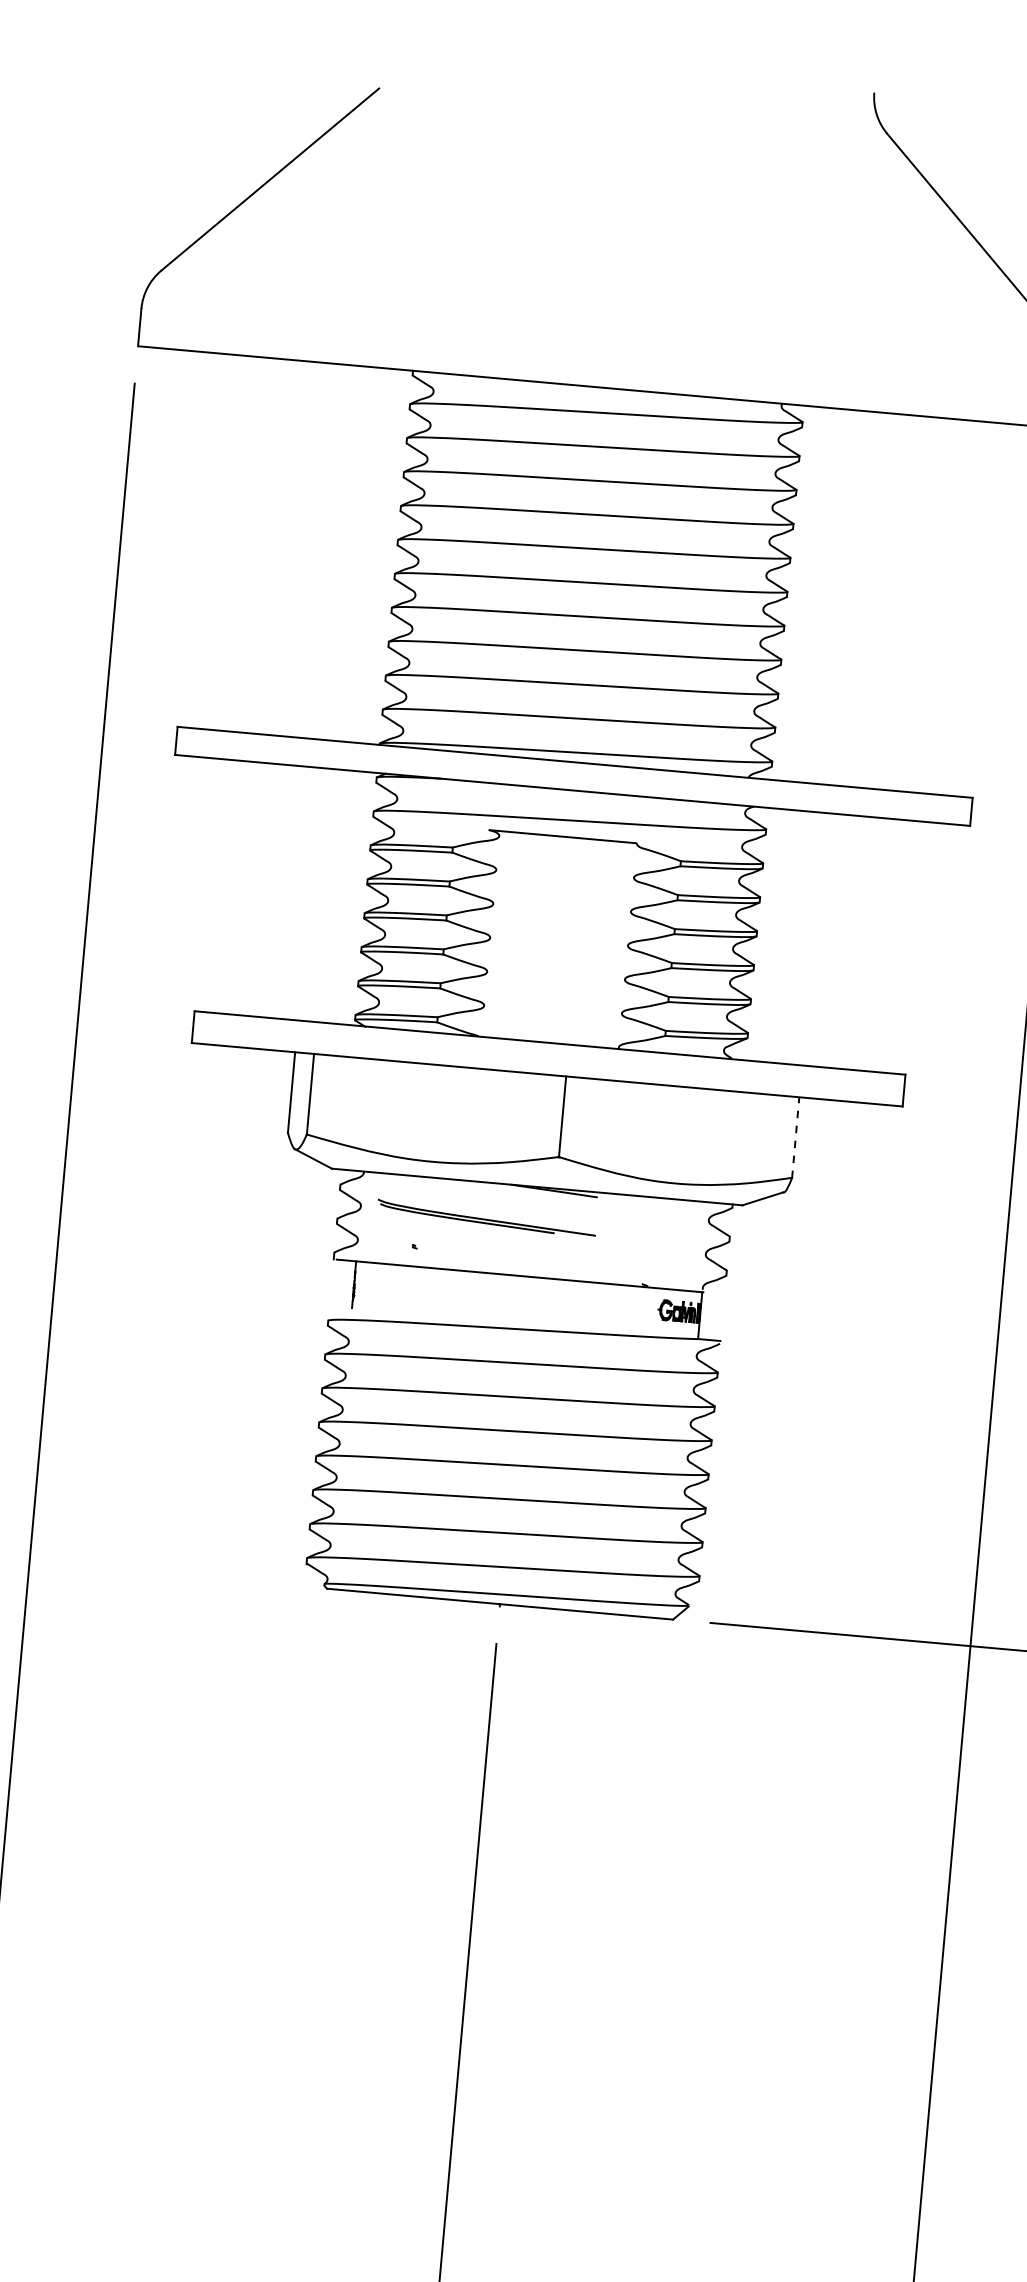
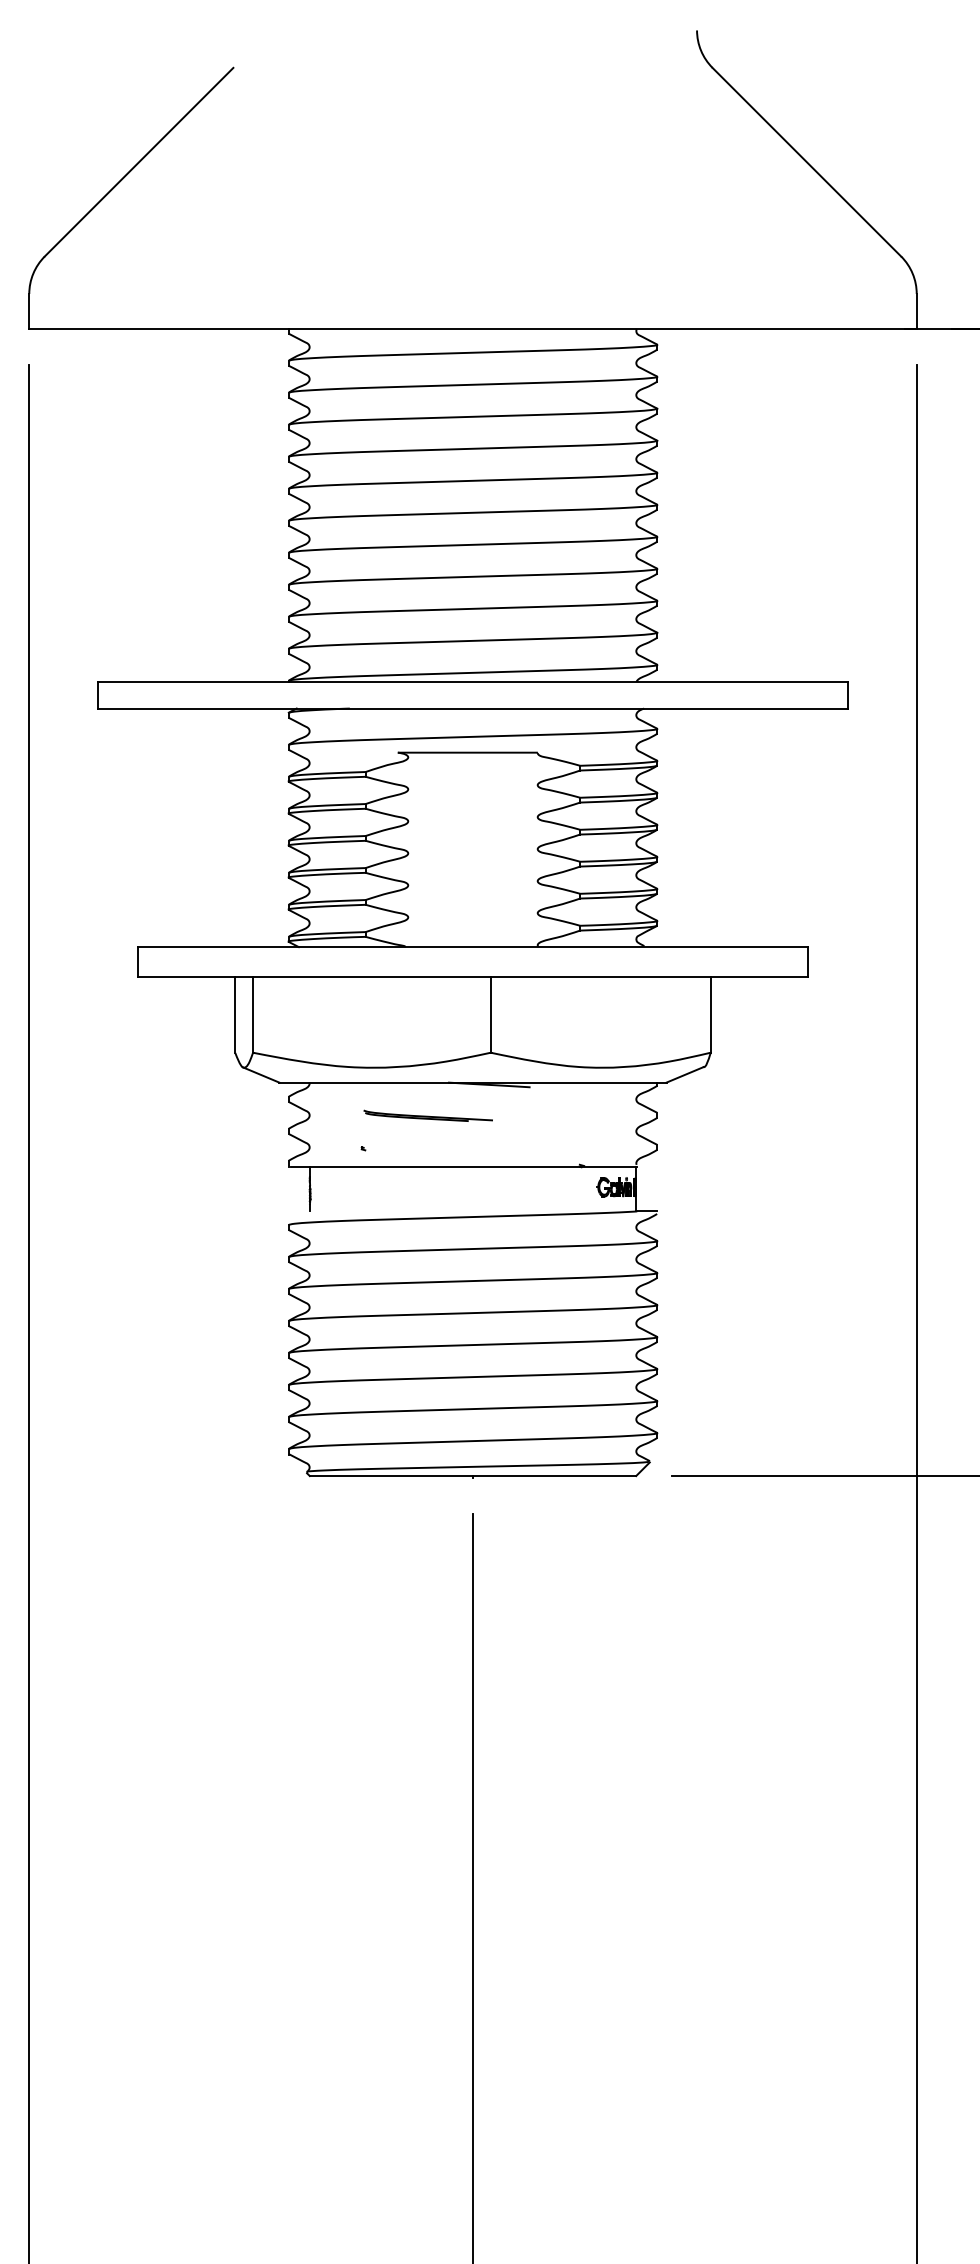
line: (795, 1137) -> (710, 1014), dashed -> solid
part: (485, 1217) -> (427, 1115), size x0.62

